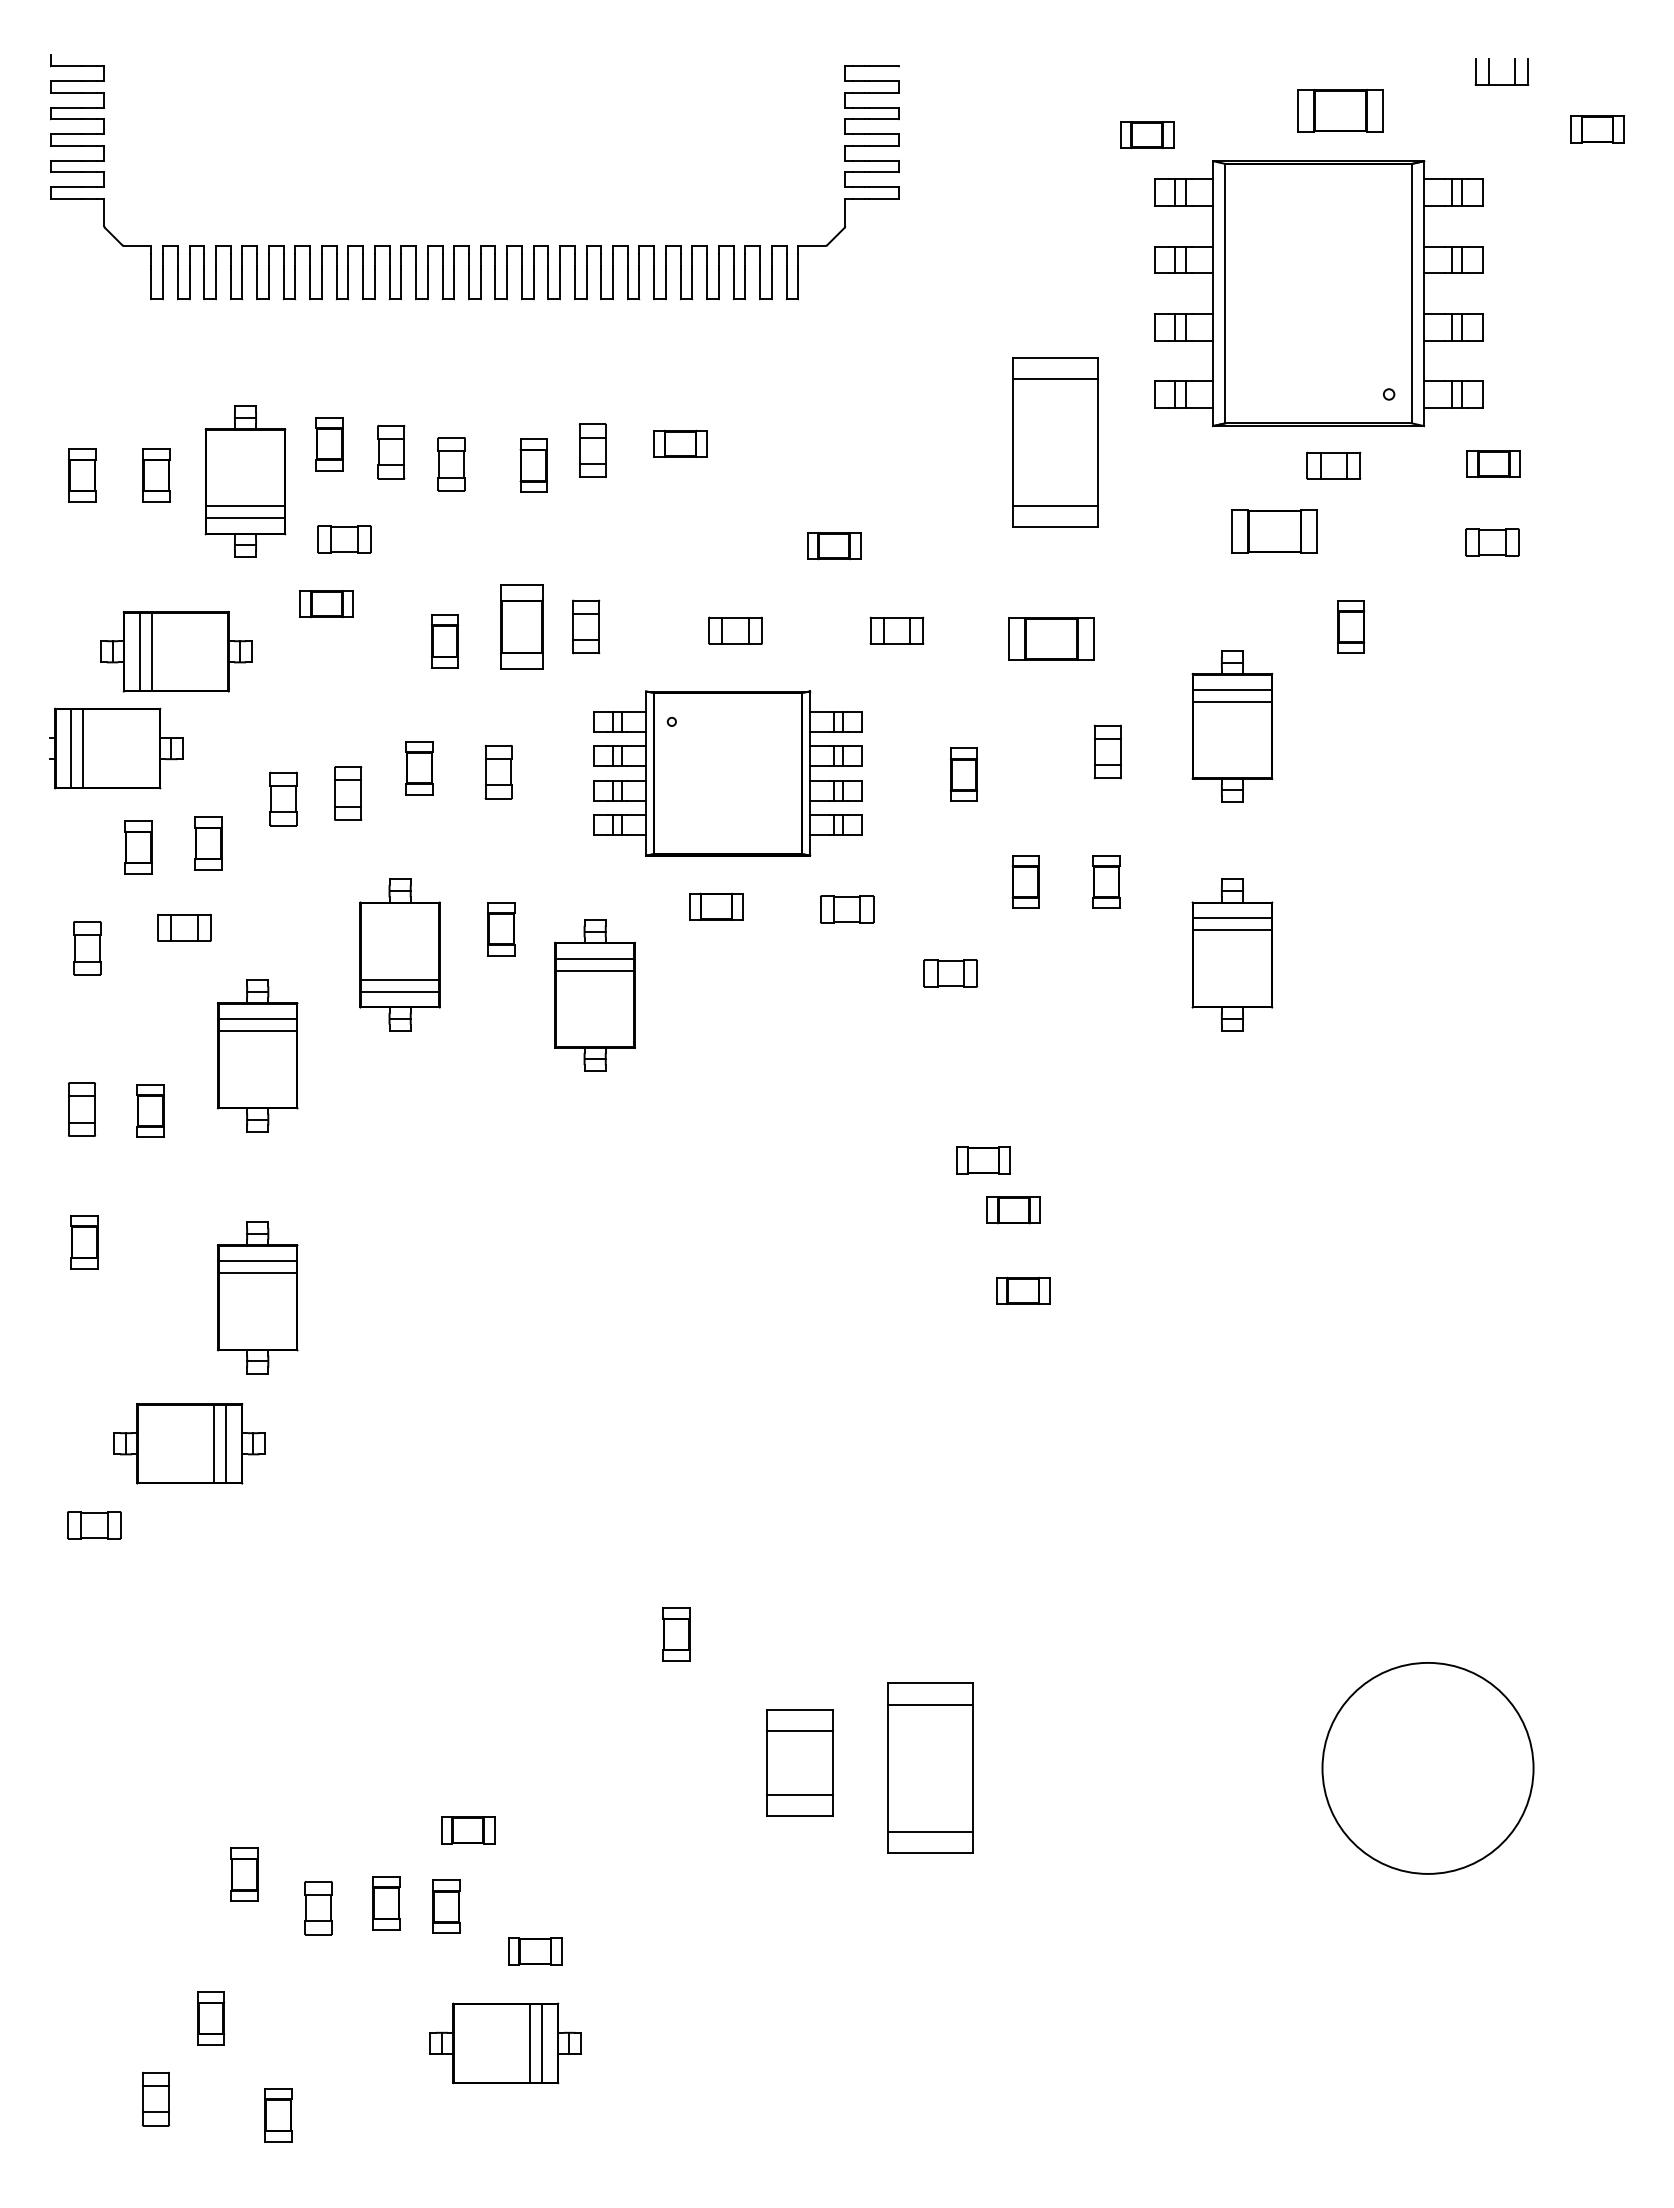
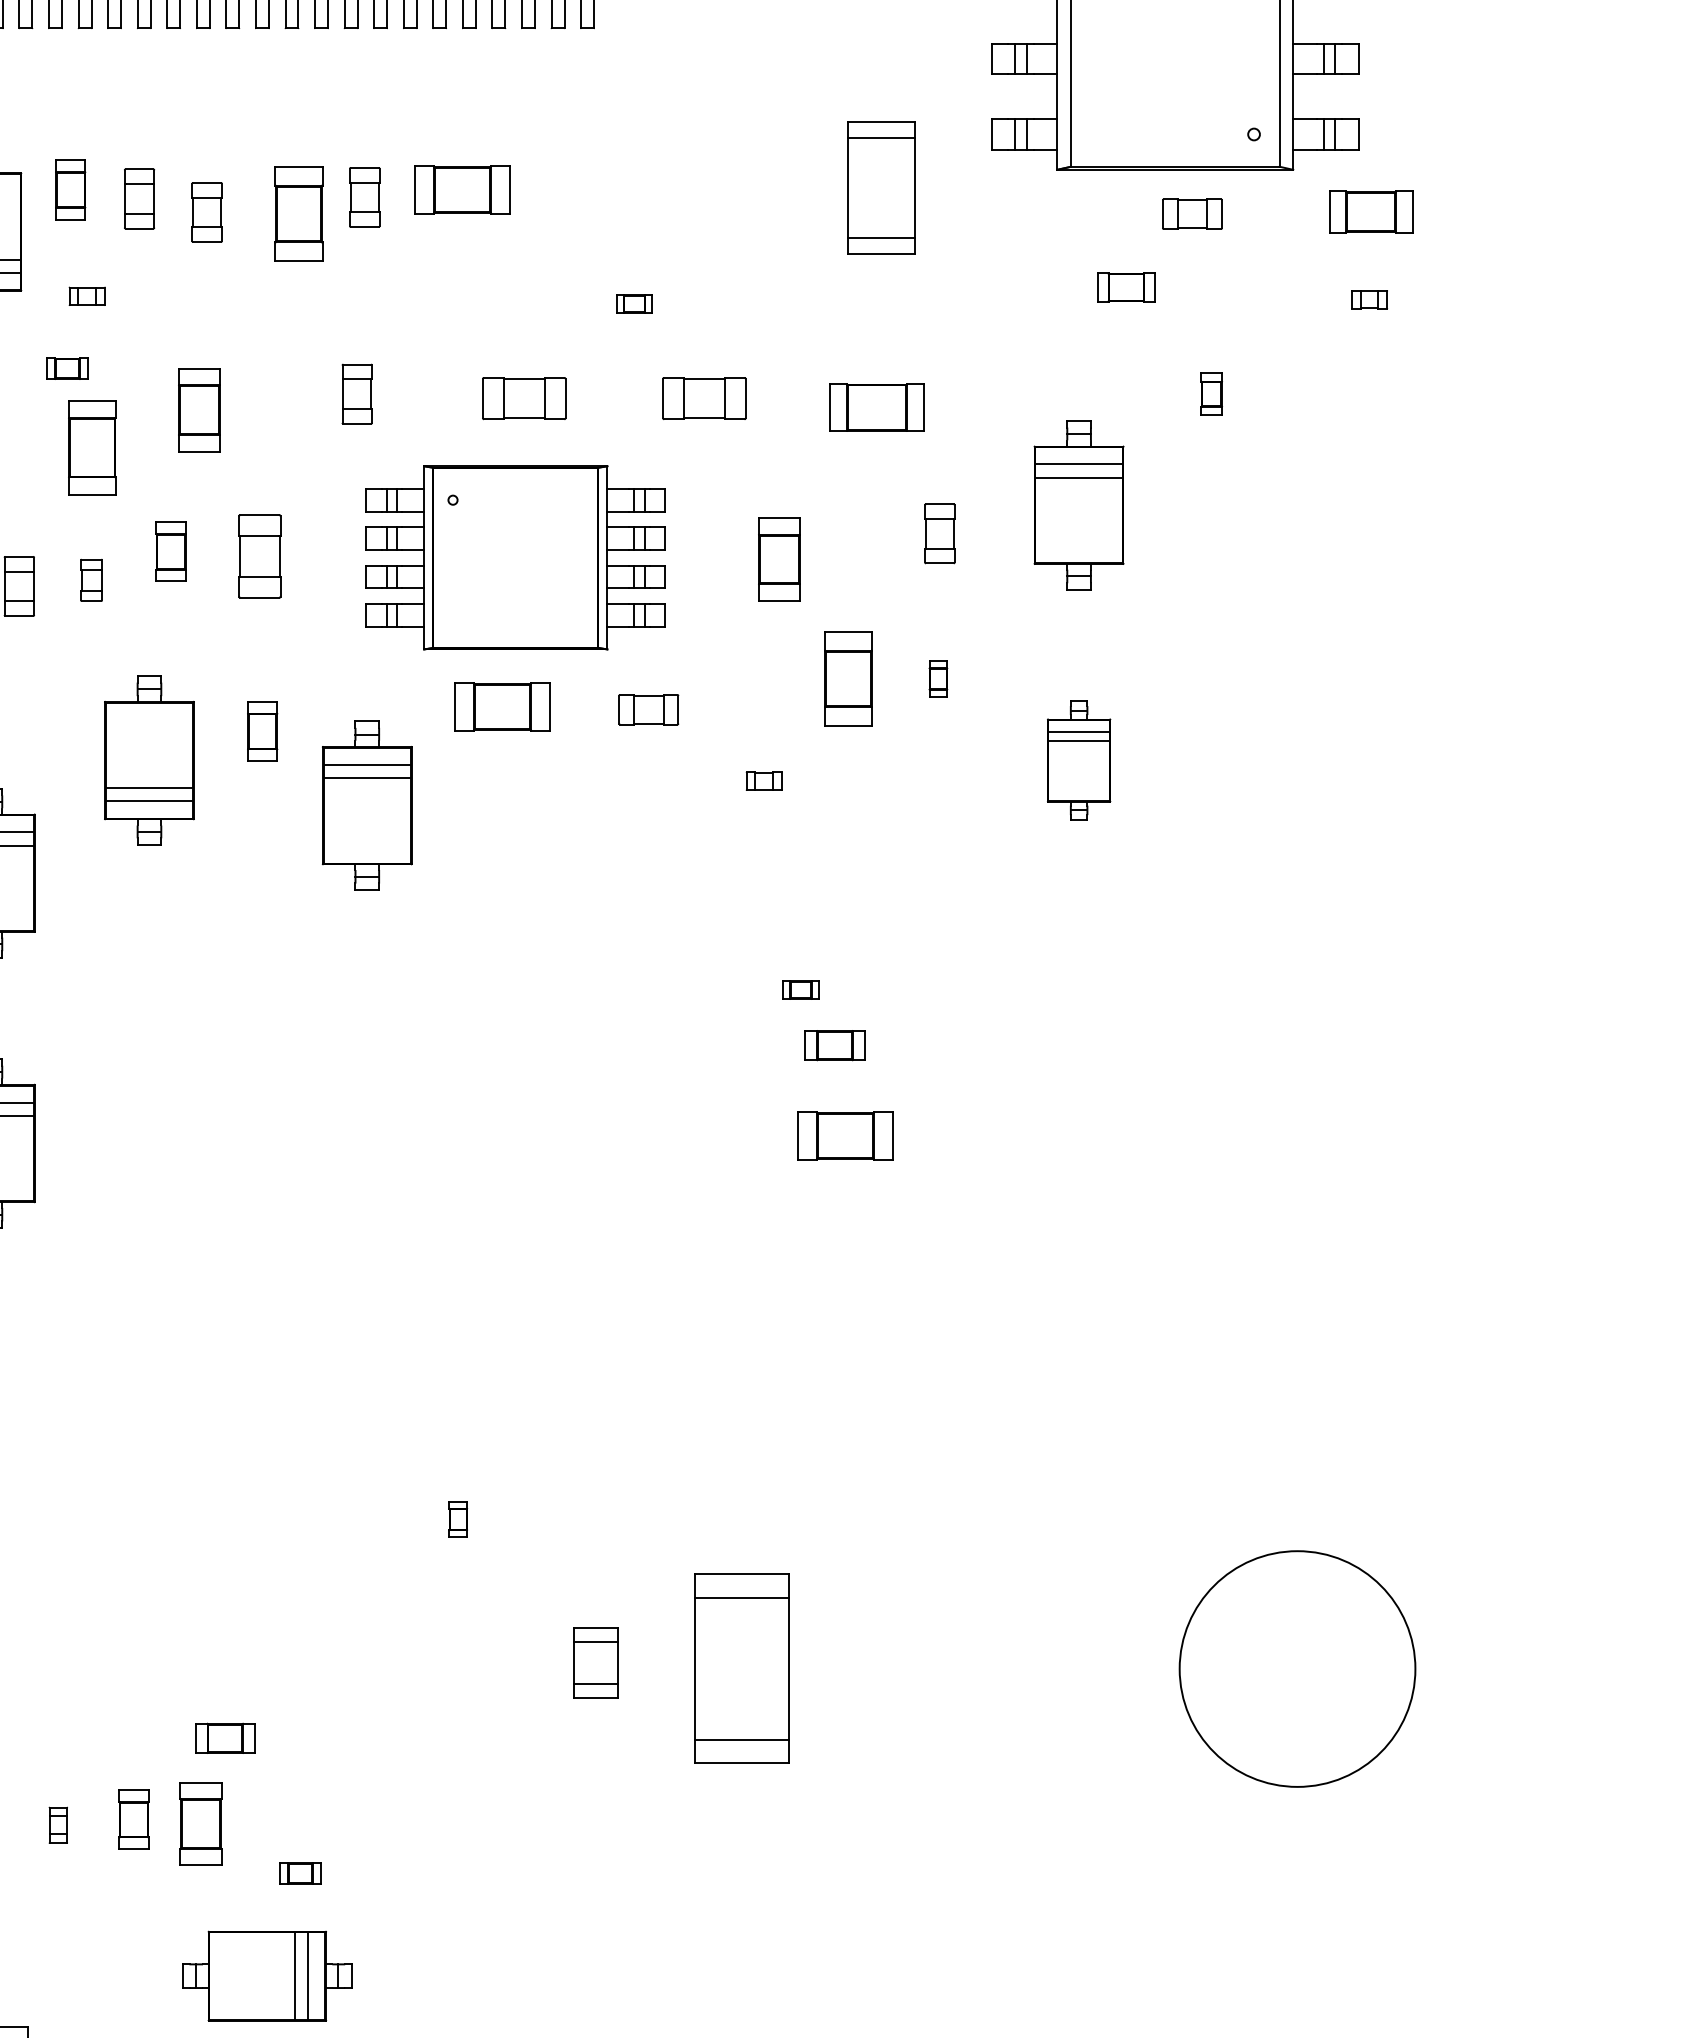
part: (1055, 442) -> (881, 188), size x0.7
part: (680, 443) -> (462, 189), size x1.6
part: (1493, 464) -> (1370, 212), size x1.4
part: (533, 465) -> (298, 213), size x1.6
part: (1274, 531) -> (1126, 287), size x0.6
part: (344, 539) -> (87, 296), size x0.6
part: (1492, 542) -> (1369, 299), size x0.6
part: (834, 546) -> (634, 304), size x0.6
part: (326, 604) -> (67, 369), size x0.7
part: (521, 626) -> (91, 447), moved
part: (1351, 626) -> (1212, 393), size x0.7
part: (735, 630) -> (524, 398), size x1.4
part: (896, 630) -> (703, 398), size x1.4
part: (445, 641) -> (200, 410), size x1.4
part: (498, 771) -> (259, 555), size x1.4
part: (963, 774) -> (778, 558), size x1.4
part: (348, 793) -> (91, 580), size x0.7
part: (1025, 881) -> (847, 678), size x1.6
part: (1106, 881) -> (938, 678), size x0.6
part: (716, 906) -> (502, 706), size x1.6
part: (1232, 954) -> (1079, 759), size x0.7
part: (950, 973) -> (764, 781), size x0.6
part: (983, 1160) -> (801, 990), size x0.6
part: (1023, 1290) -> (845, 1135), size x1.6
part: (676, 1634) -> (458, 1519), size x0.6
part: (799, 1762) -> (595, 1662), size x0.6
part: (446, 1906) -> (201, 1823), size x1.4
part: (318, 1908) -> (58, 1825), size x0.6
part: (535, 1951) -> (300, 1873), size x0.7

